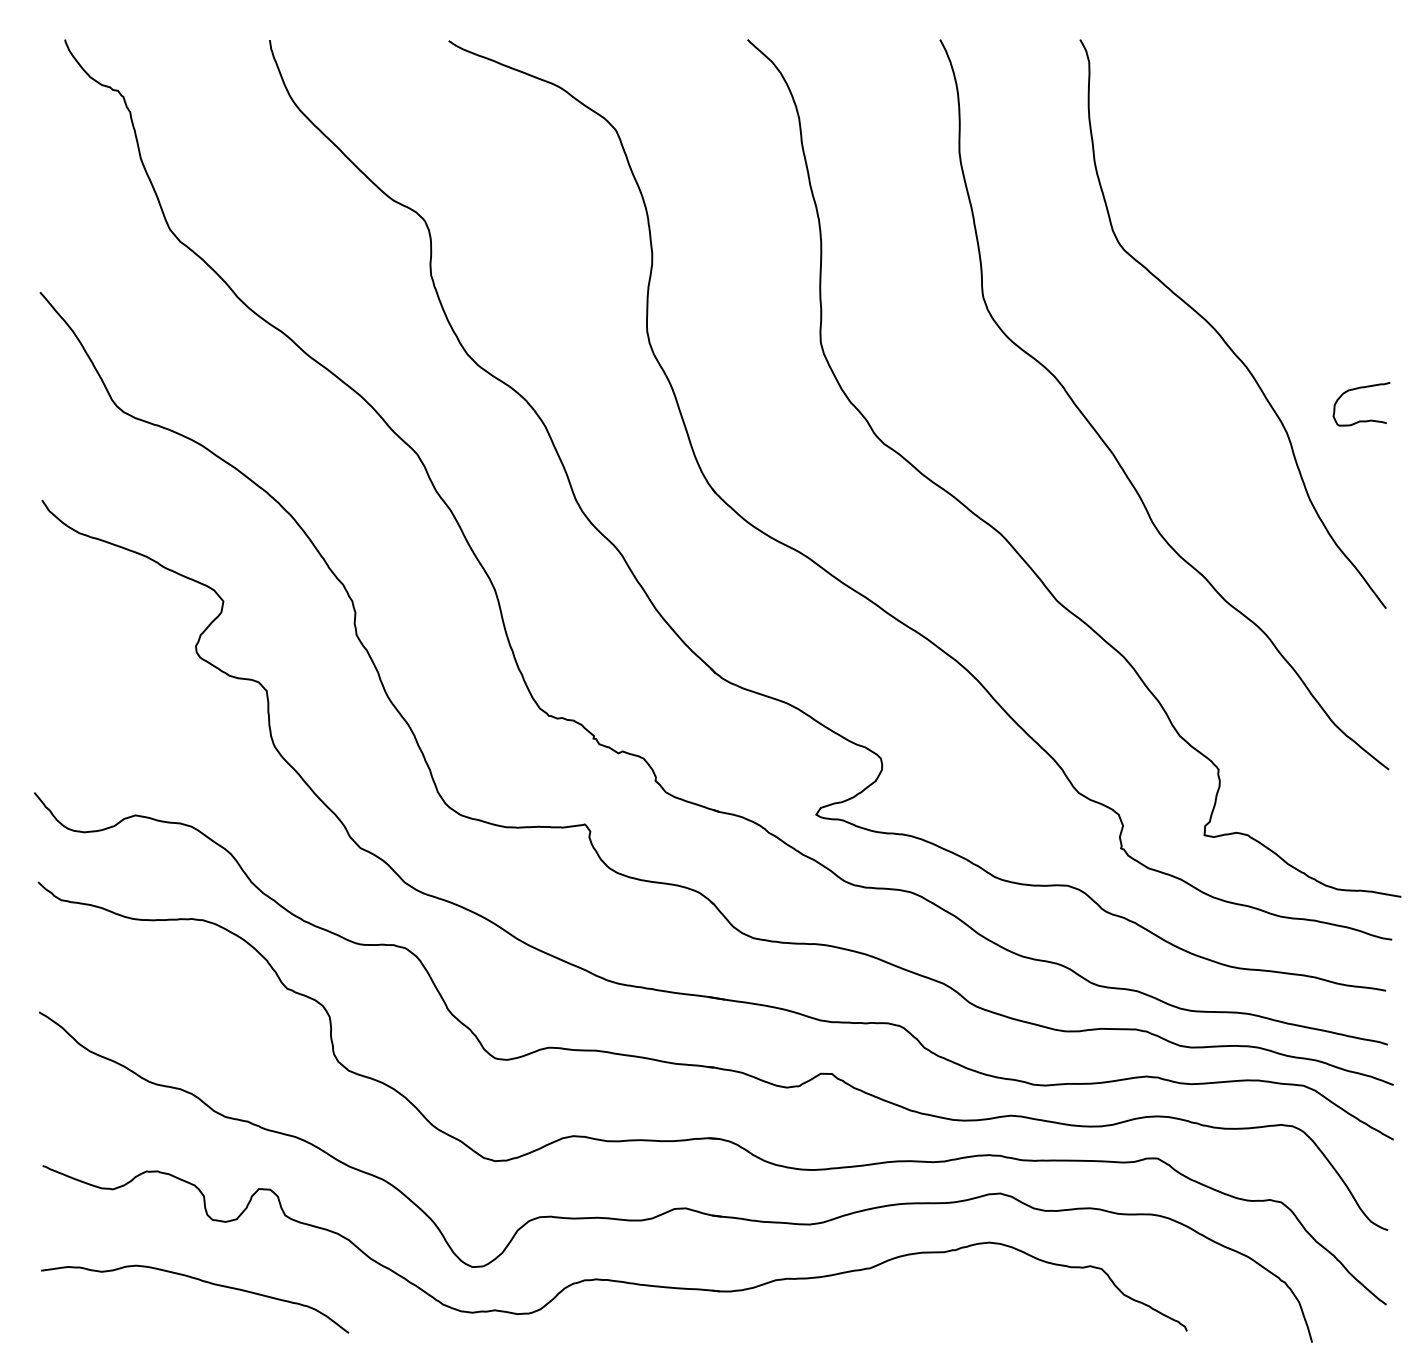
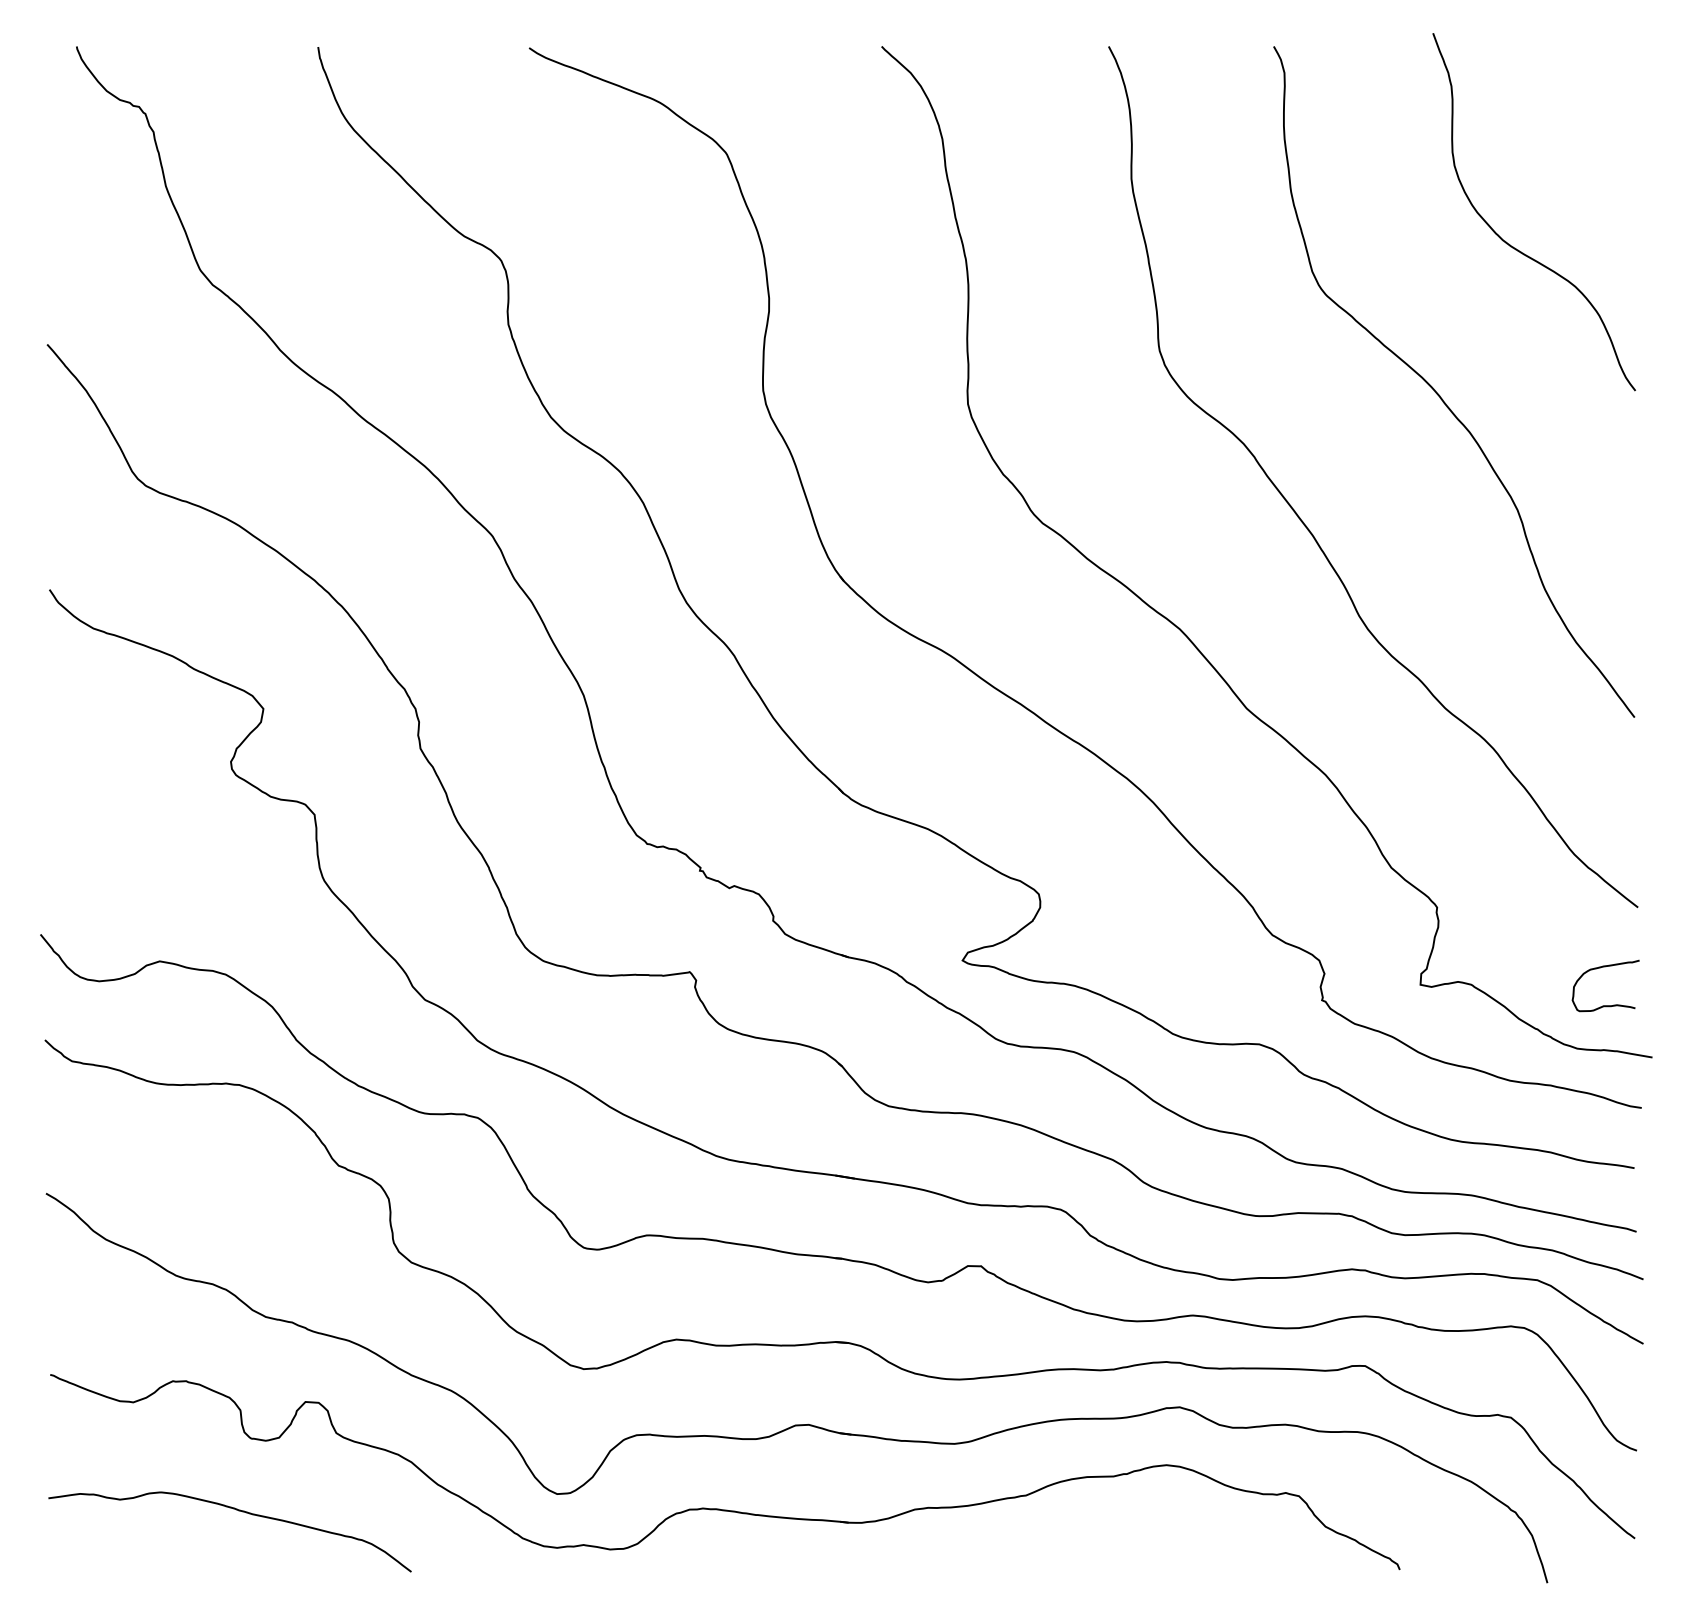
curve: (1284, 209) -> (1514, 246), added
curve: (1357, 389) -> (1600, 968), moved

